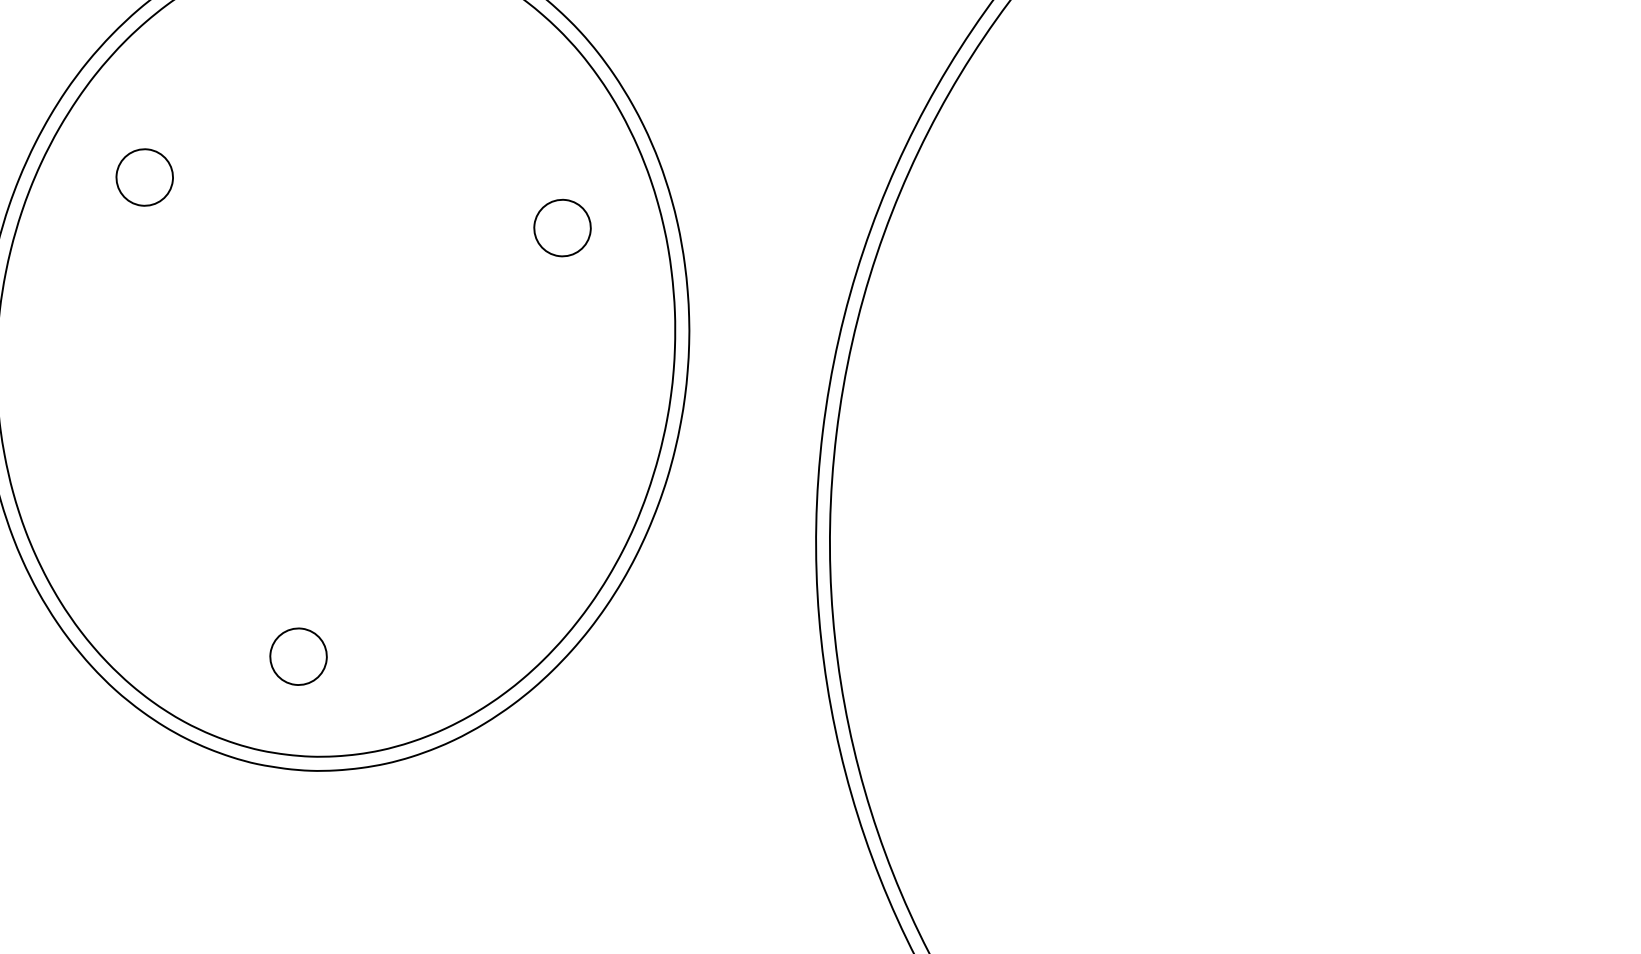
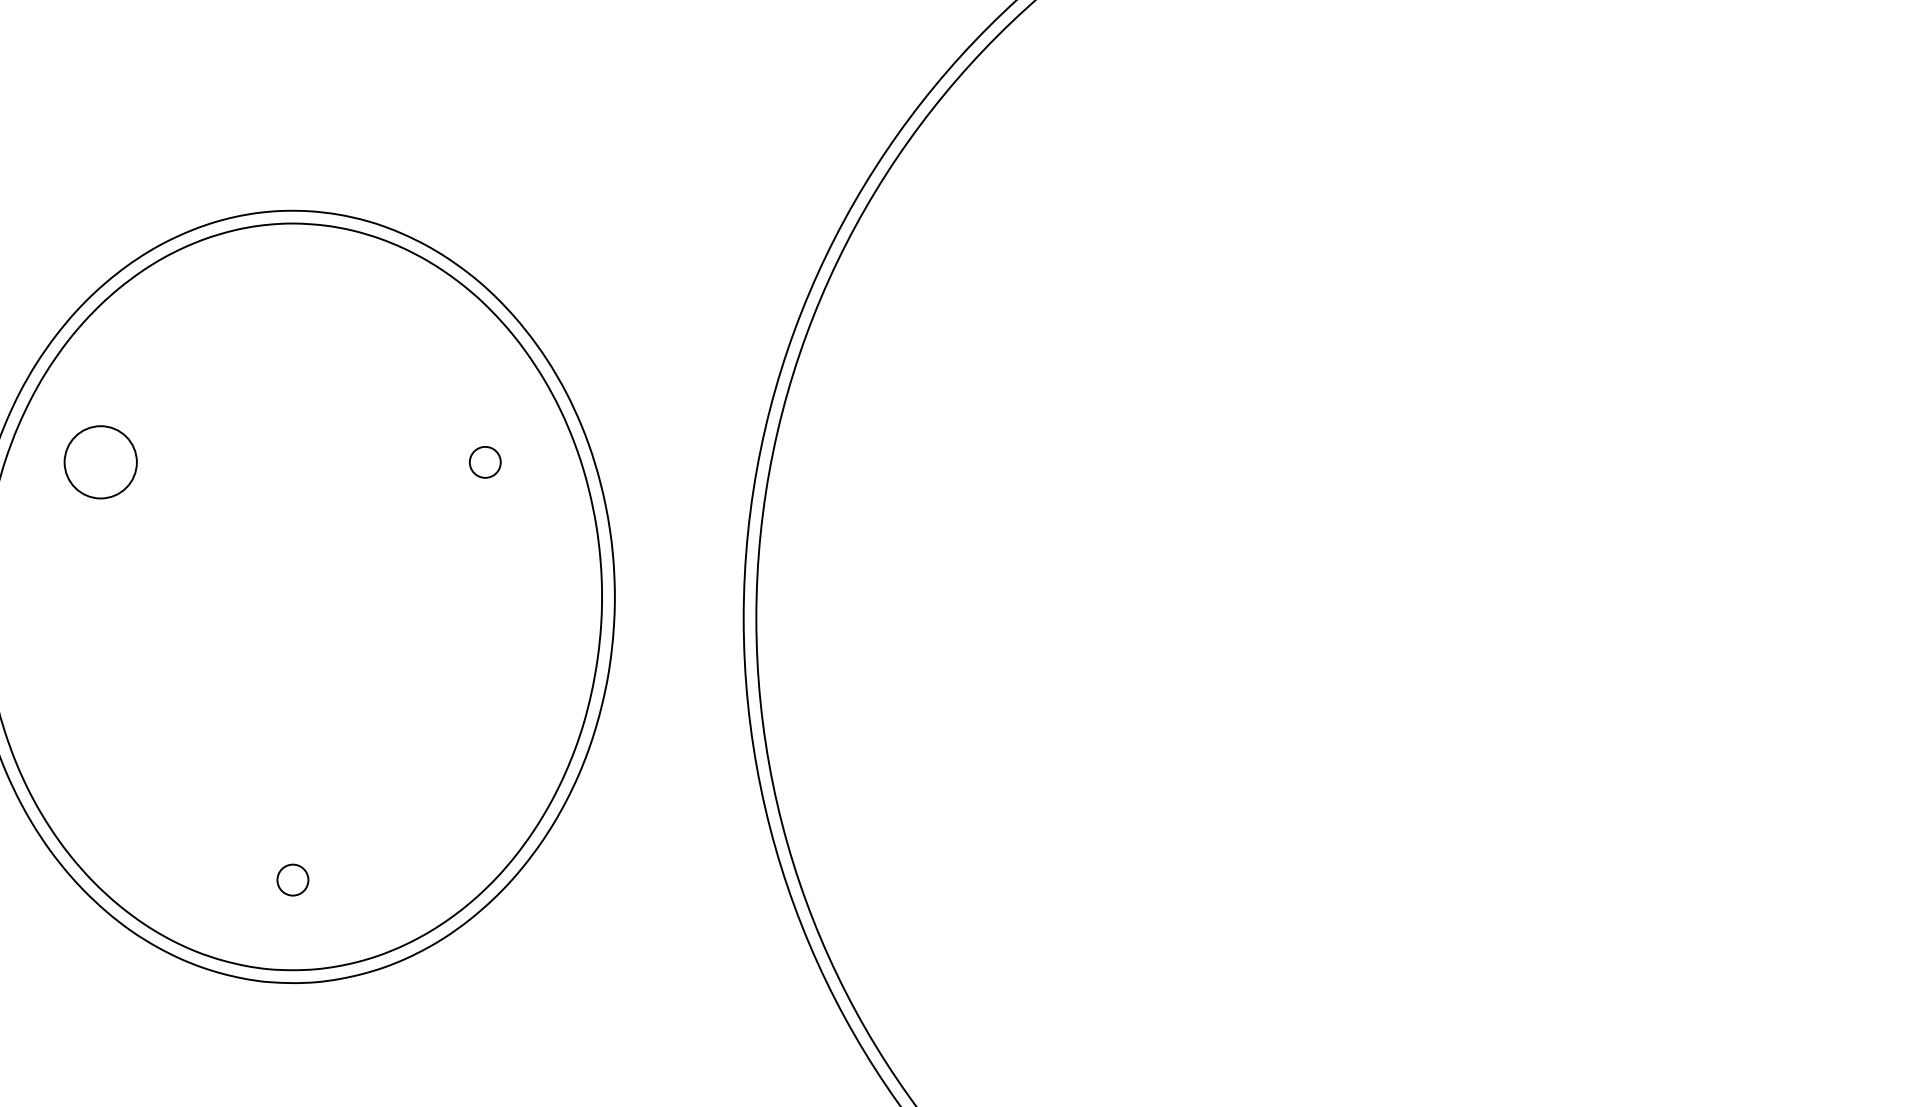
circle: (144, 177) -> (100, 462), size x1.4
circle: (562, 228) -> (485, 462), size x0.6
circle: (298, 656) -> (292, 879), size x0.6

